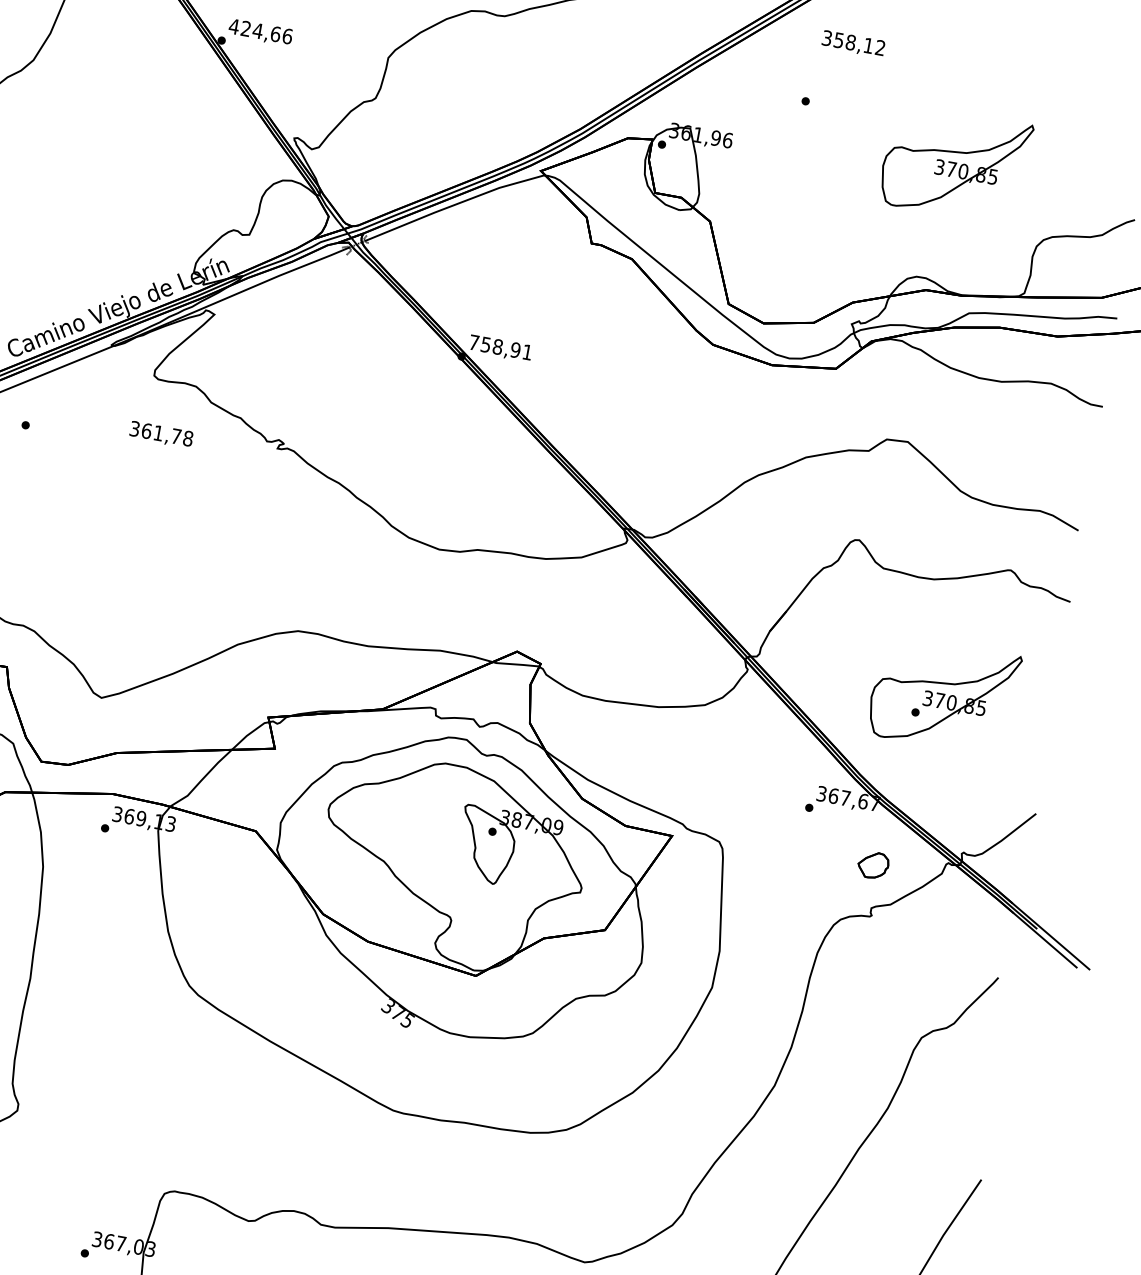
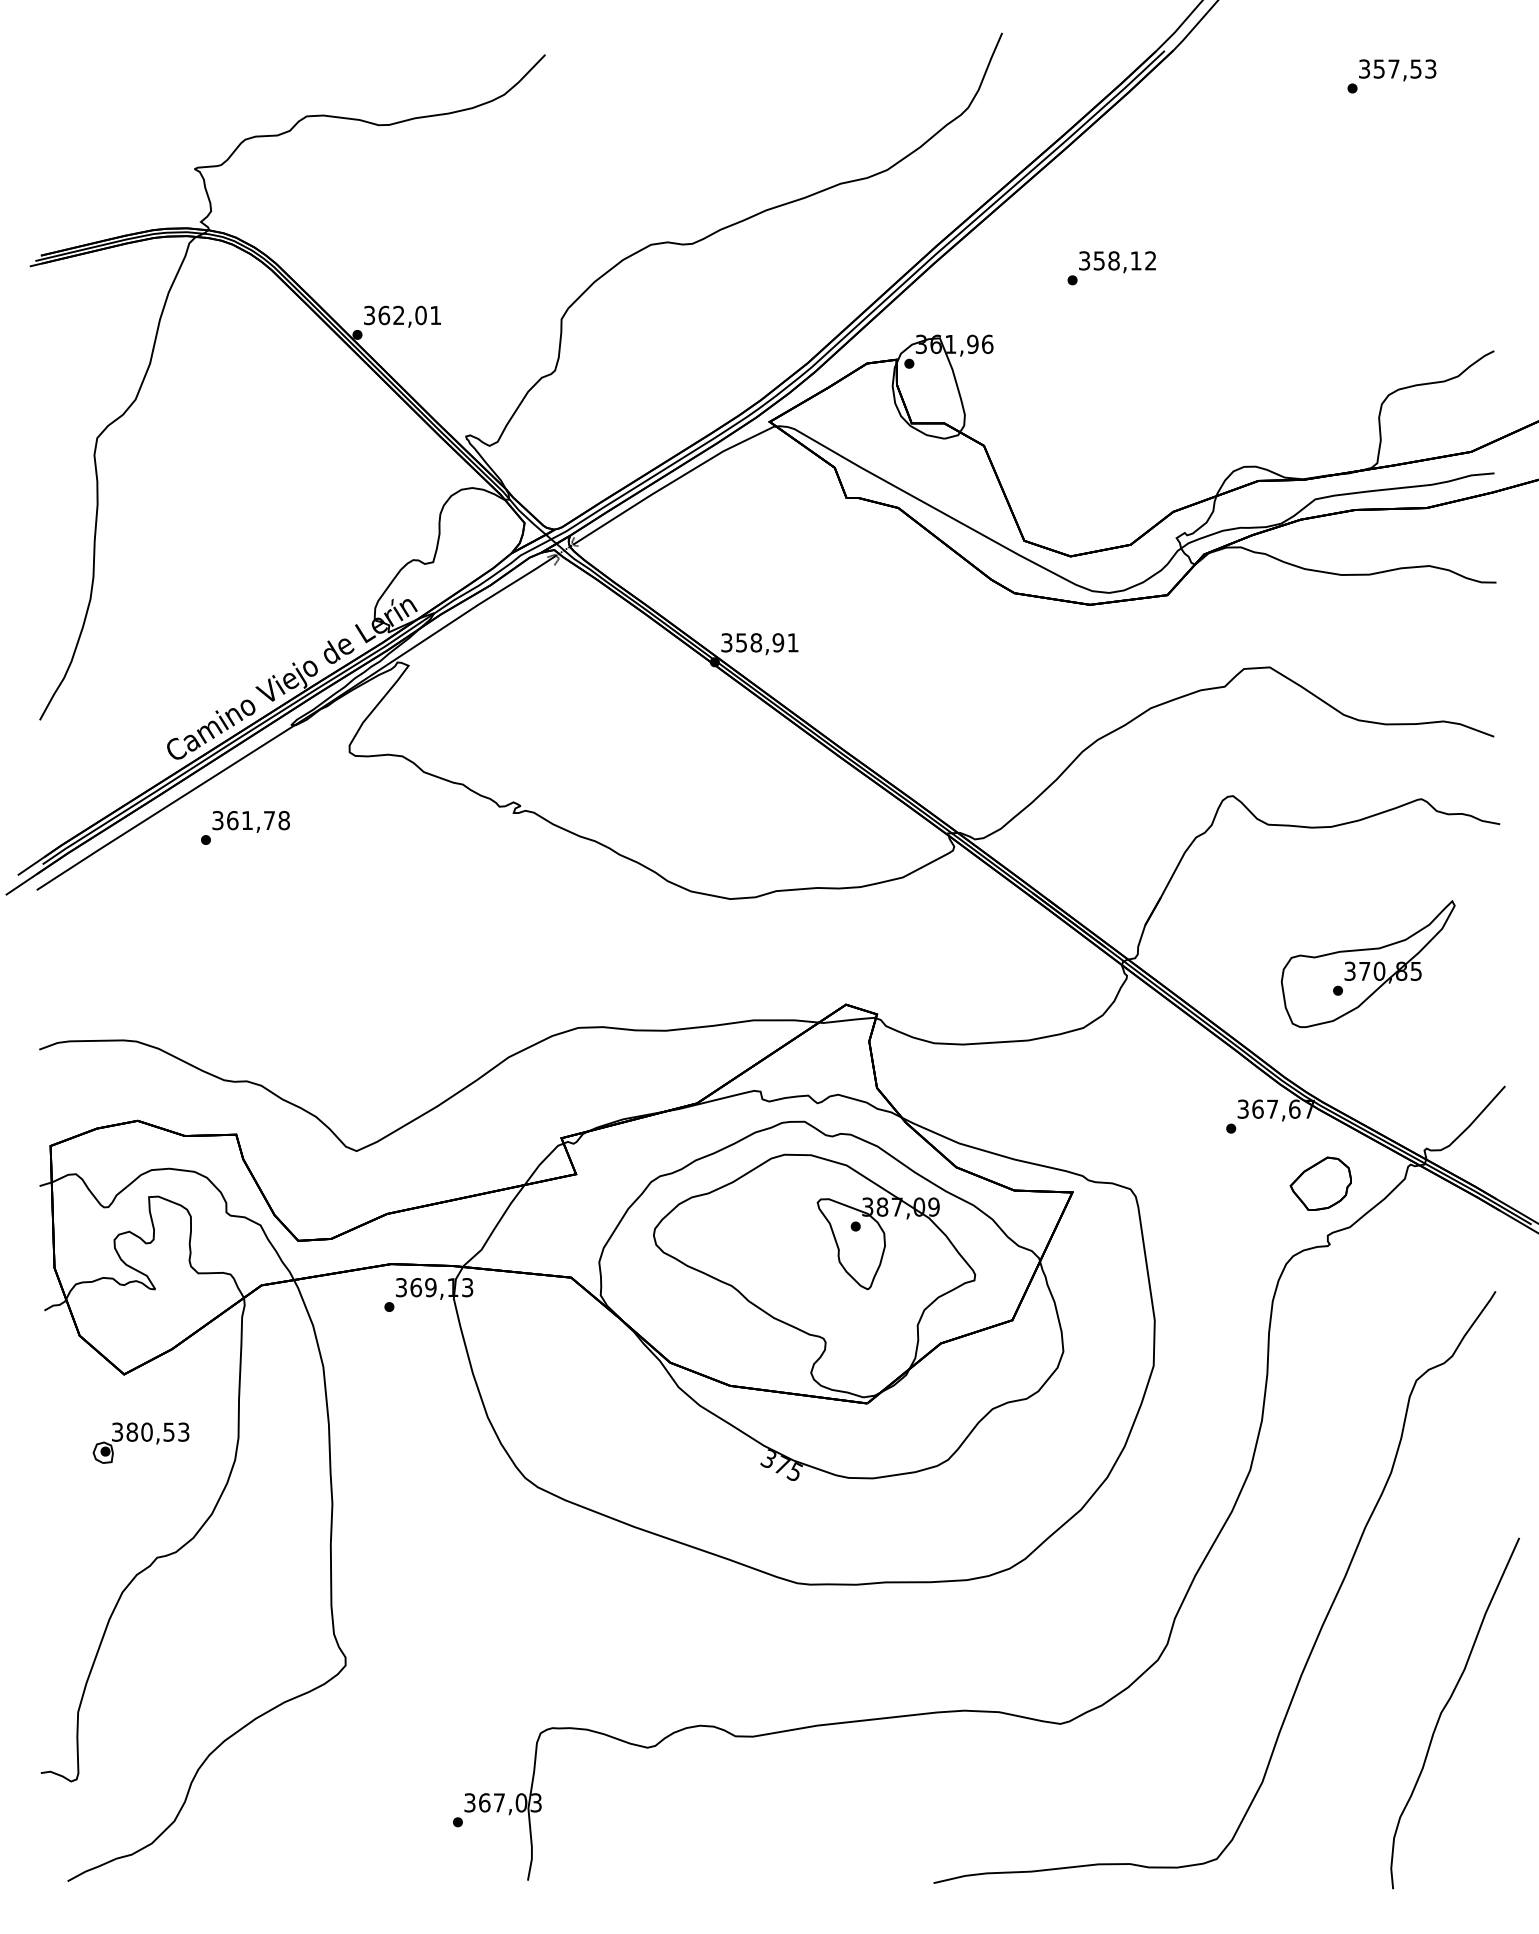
text: (260, 31) -> (402, 315), 424,66 -> 362,01
text: (853, 44) -> (1117, 262), moved
part: (954, 163) -> (1265, 322), removed
text: (473, 342) -> (726, 642), 758,91 -> 358,91
text: (160, 434) -> (250, 821), moved
part: (873, 865) -> (1320, 1183), size x1.67

